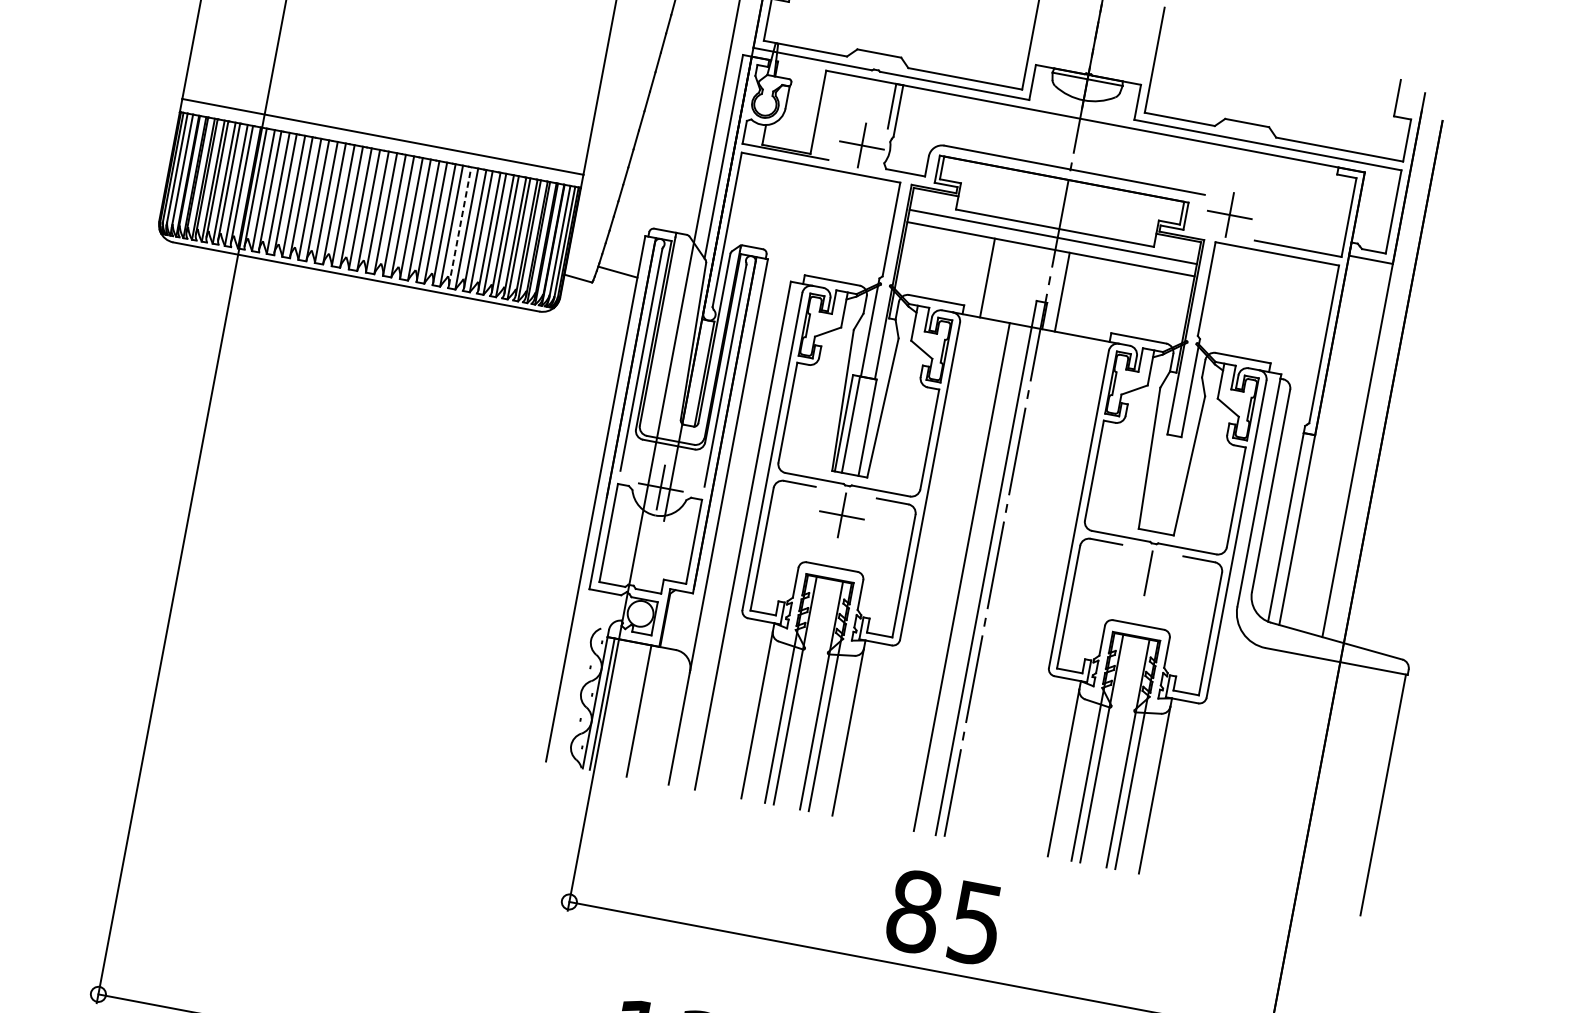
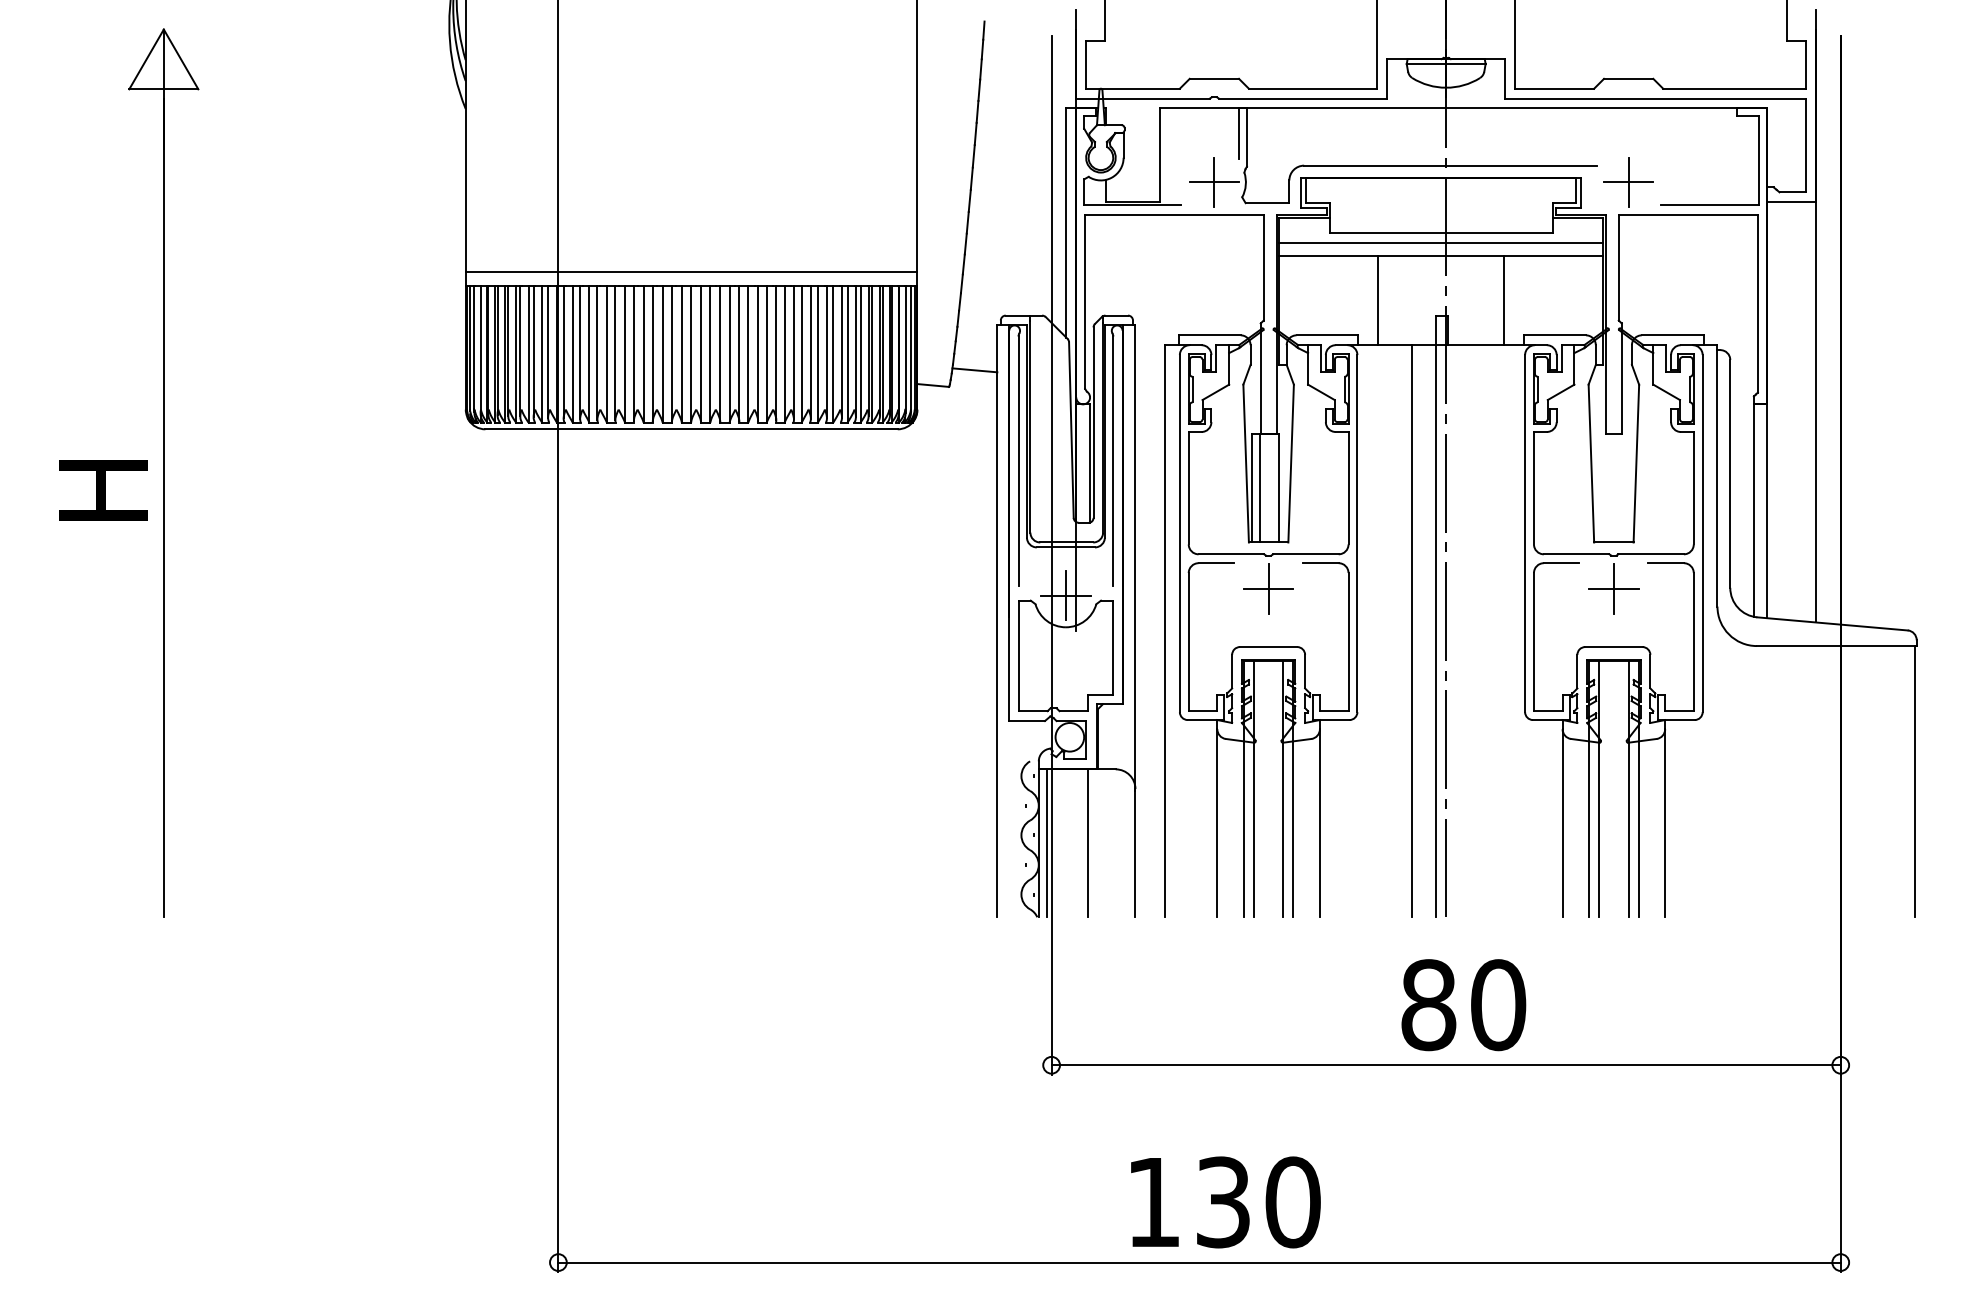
line: (459, 225) -> (793, 352), dashed -> solid
line: (1062, 291) -> (1504, 300), moved
line: (1148, 572) -> (1613, 588), added
text: (976, 923) -> (1498, 1005), 85 -> 80

